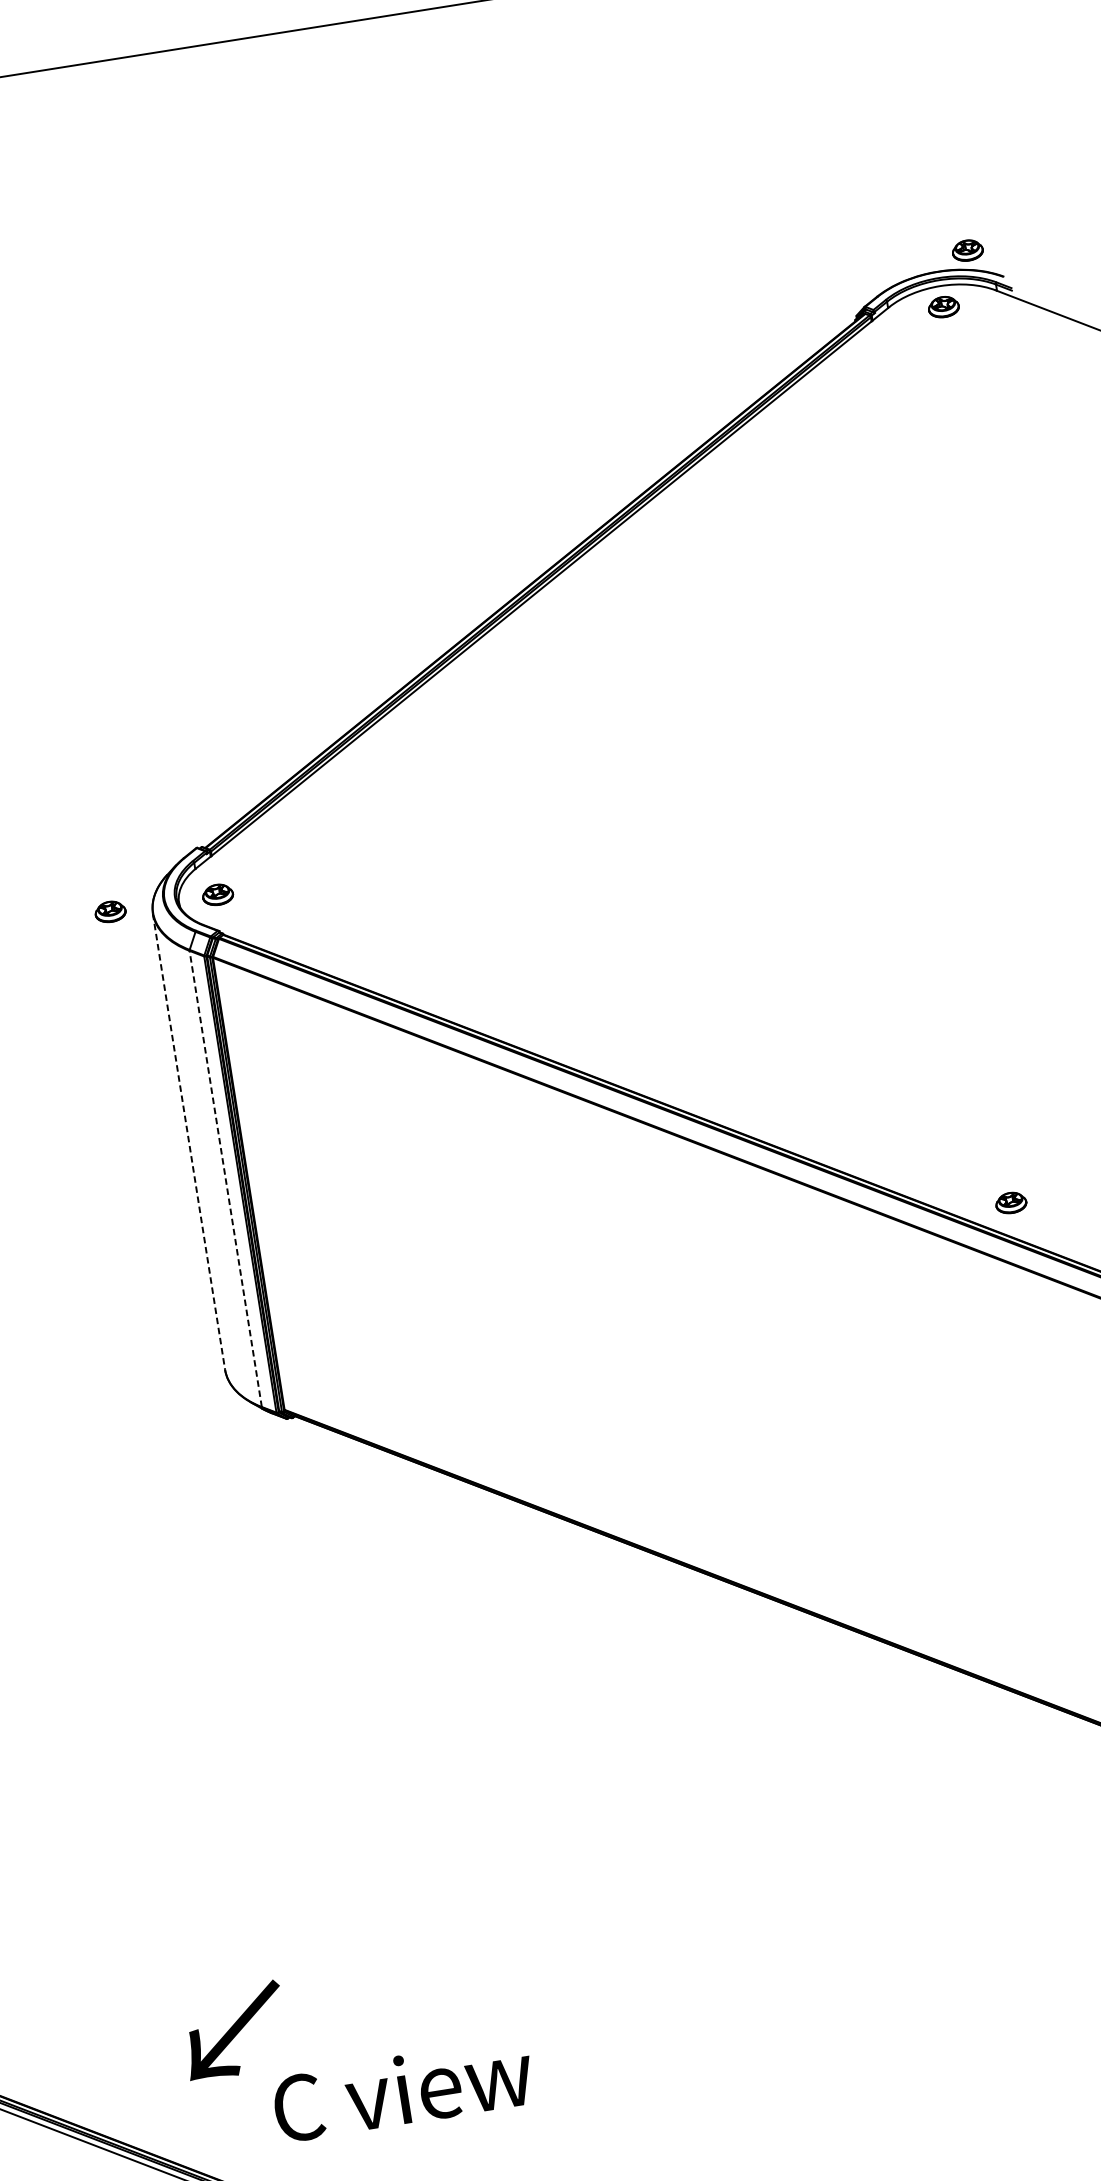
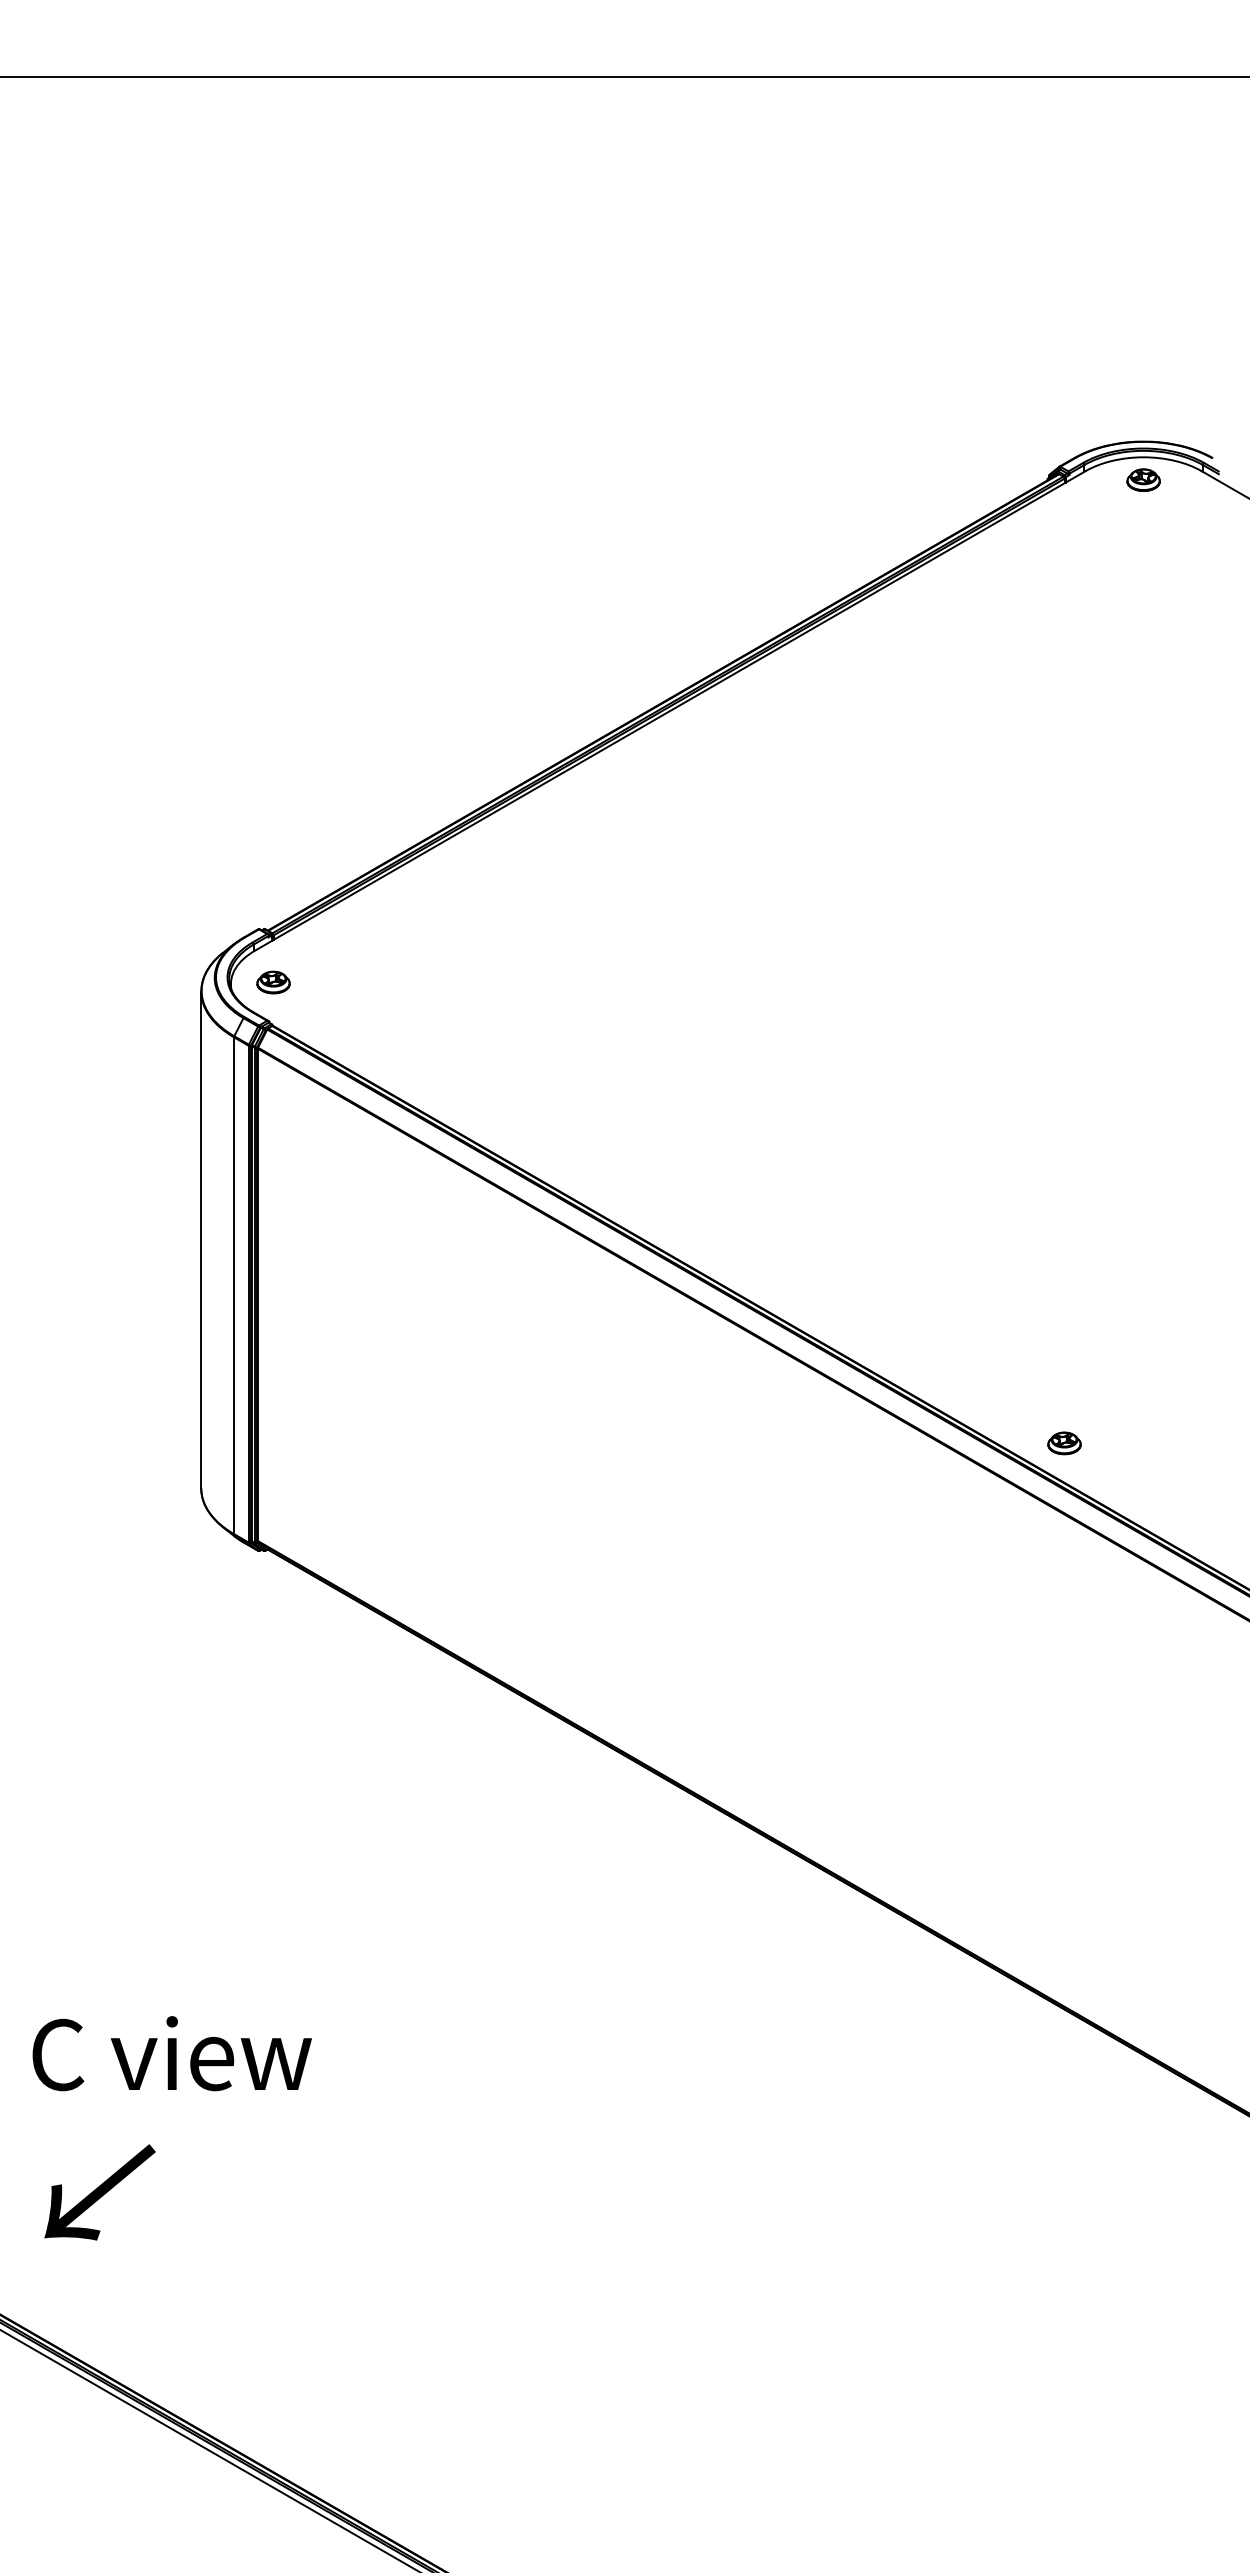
part: (967, 249) -> (1178, 423), removed
part: (110, 911) -> (156, 982), removed
line: (189, 1142) -> (201, 1240), dashed -> solid
line: (226, 1178) -> (234, 1285), dashed -> solid
text: (402, 2090) -> (171, 2053), moved

